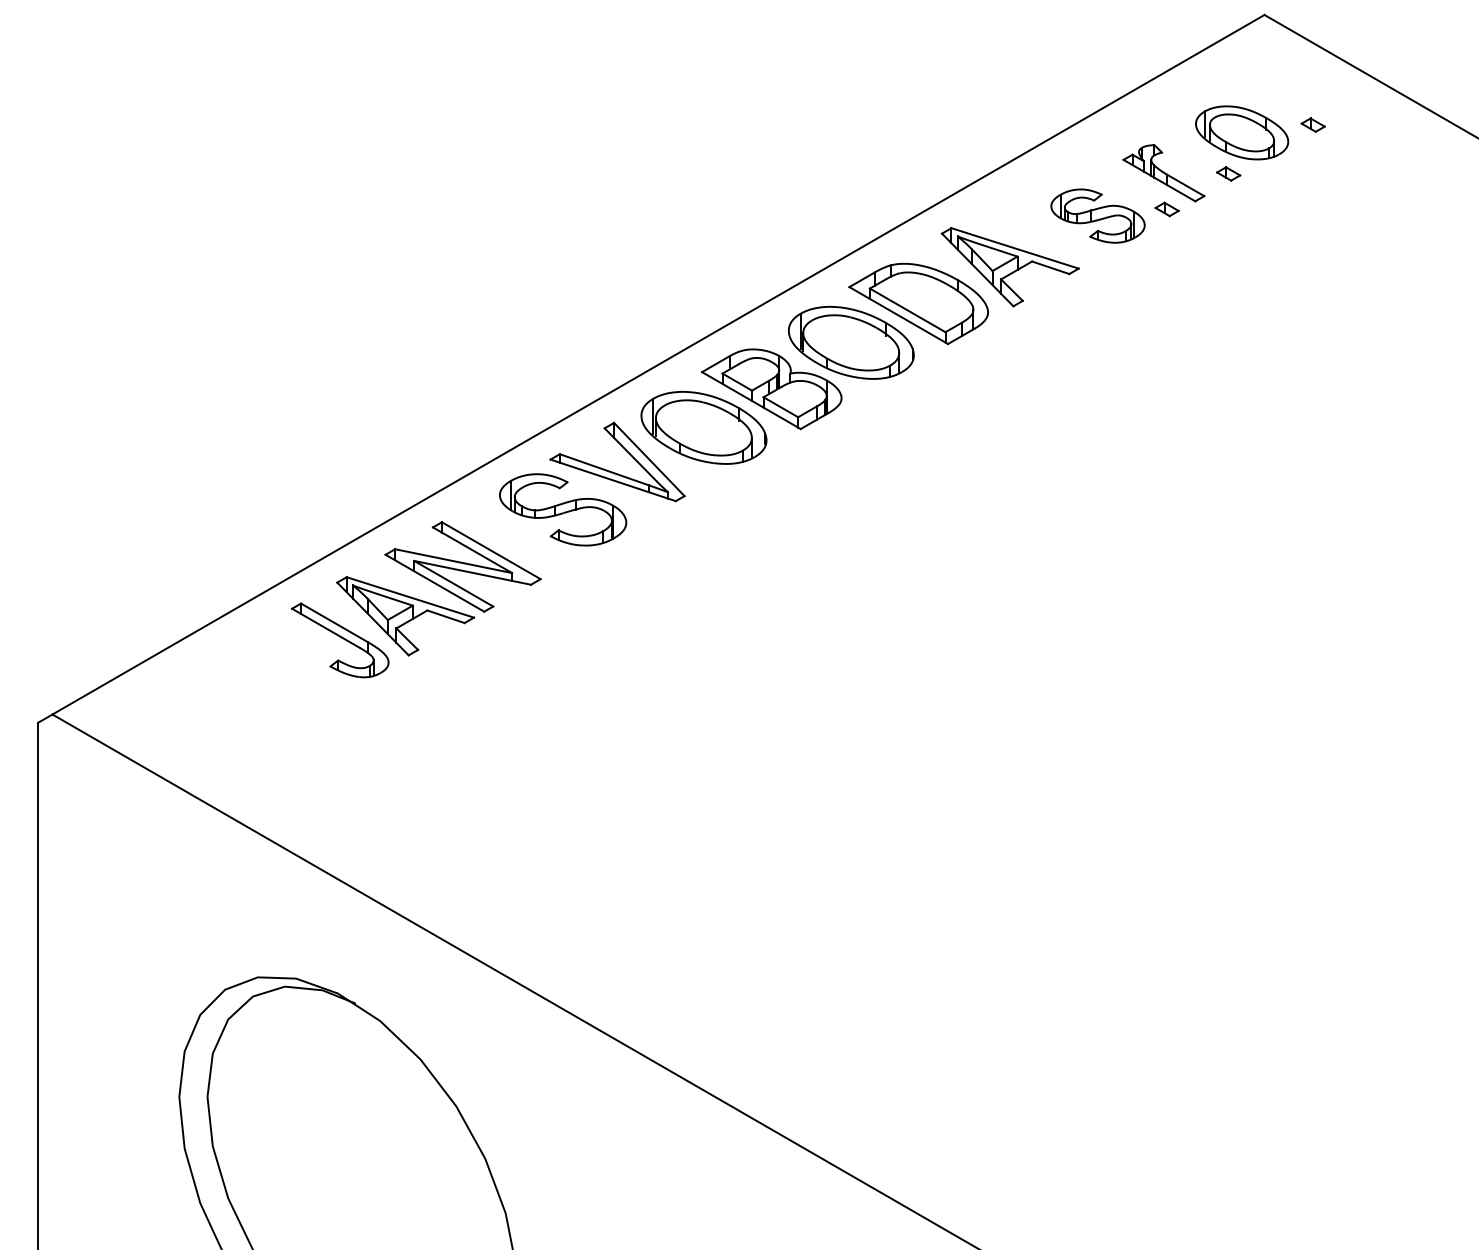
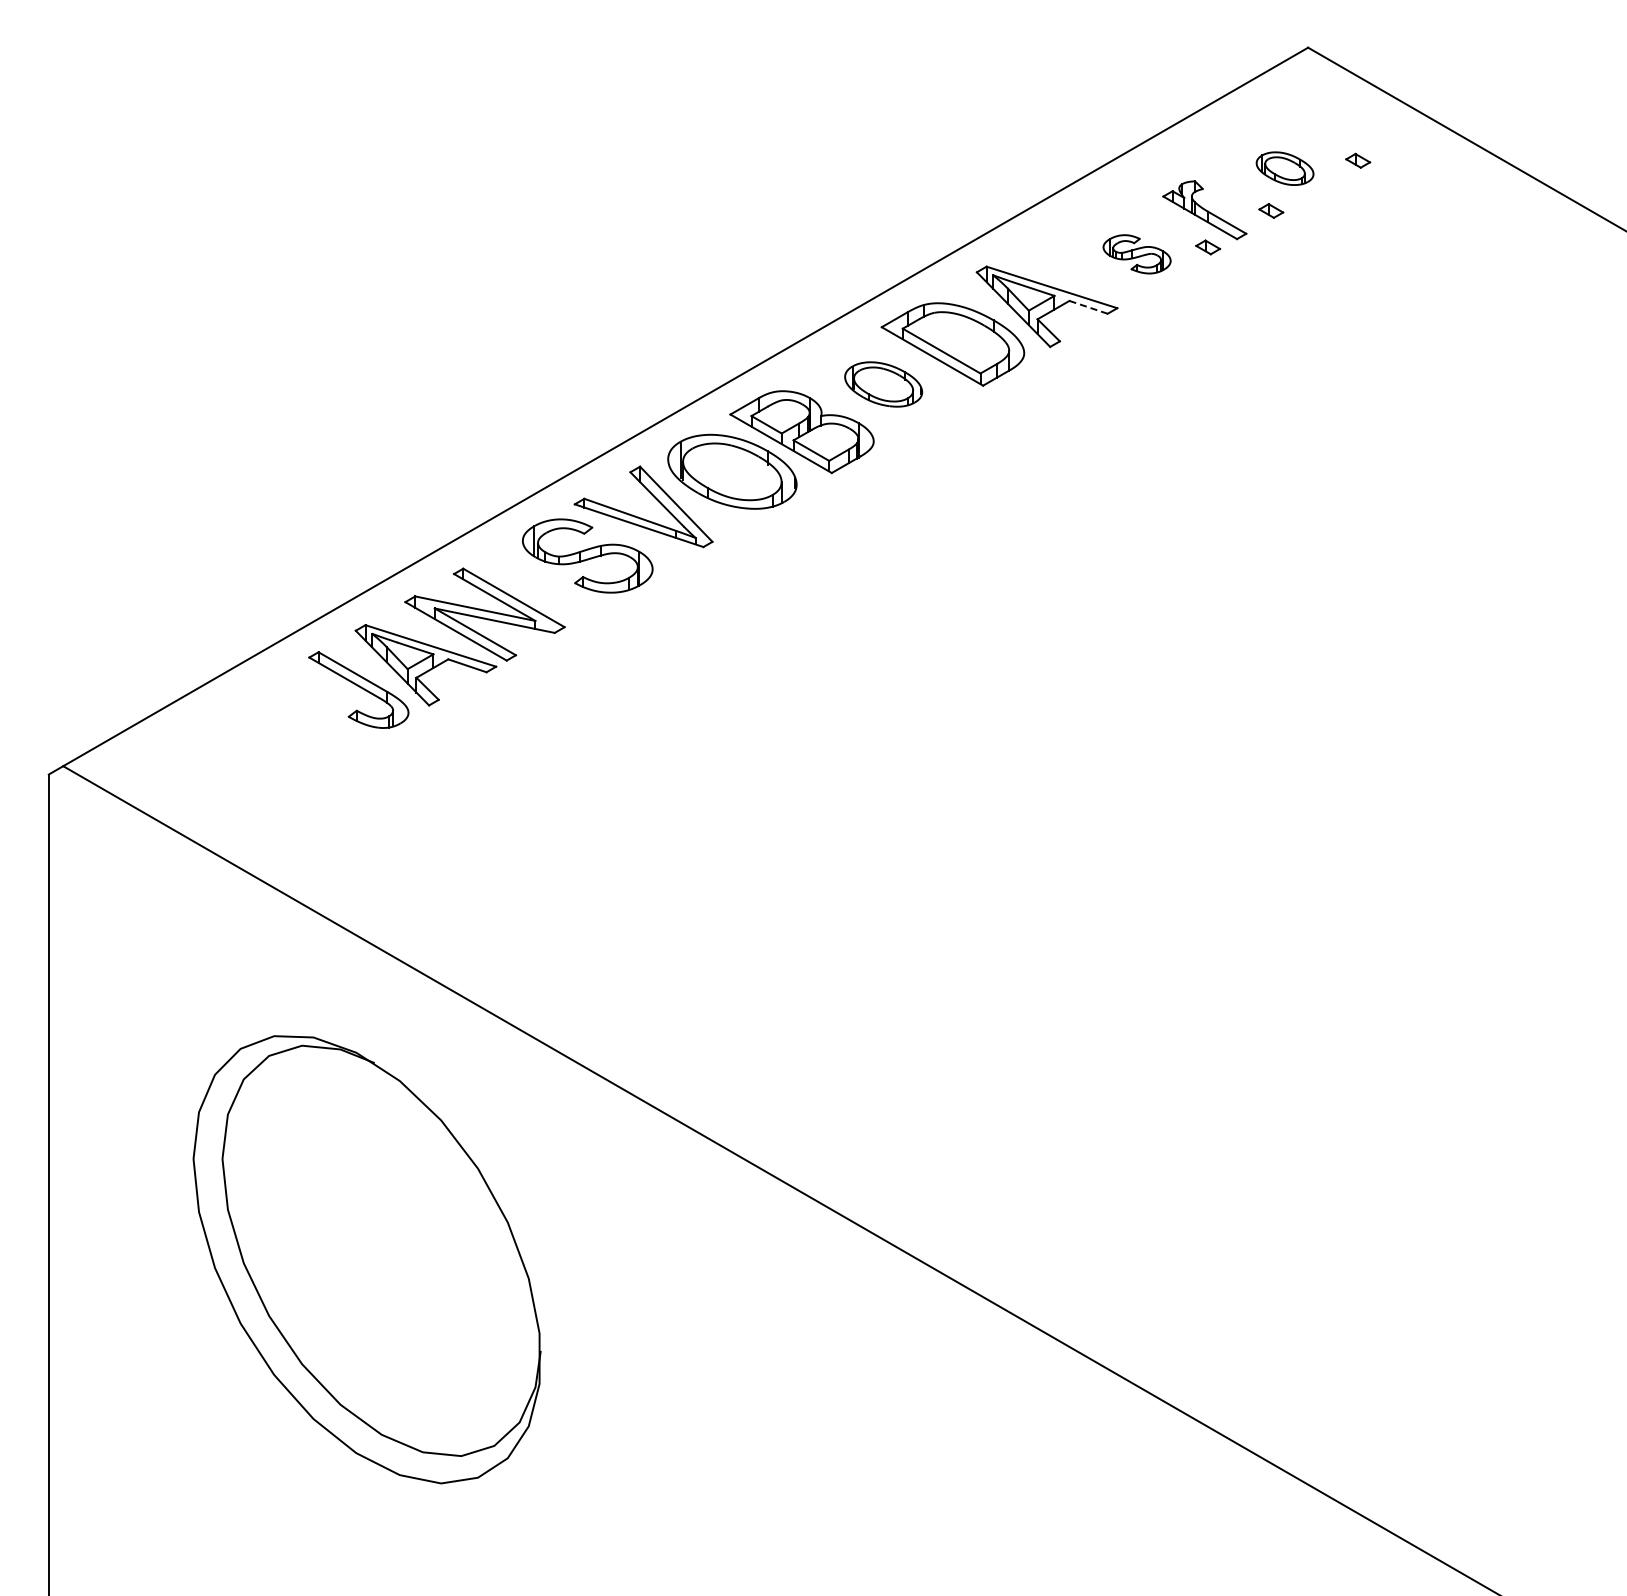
part: (1241, 132) -> (1284, 168), size x0.6
part: (1097, 216) -> (1136, 254), size x0.7
line: (1050, 267) -> (1088, 307), solid -> dashed
part: (851, 342) -> (883, 384), size x0.6

